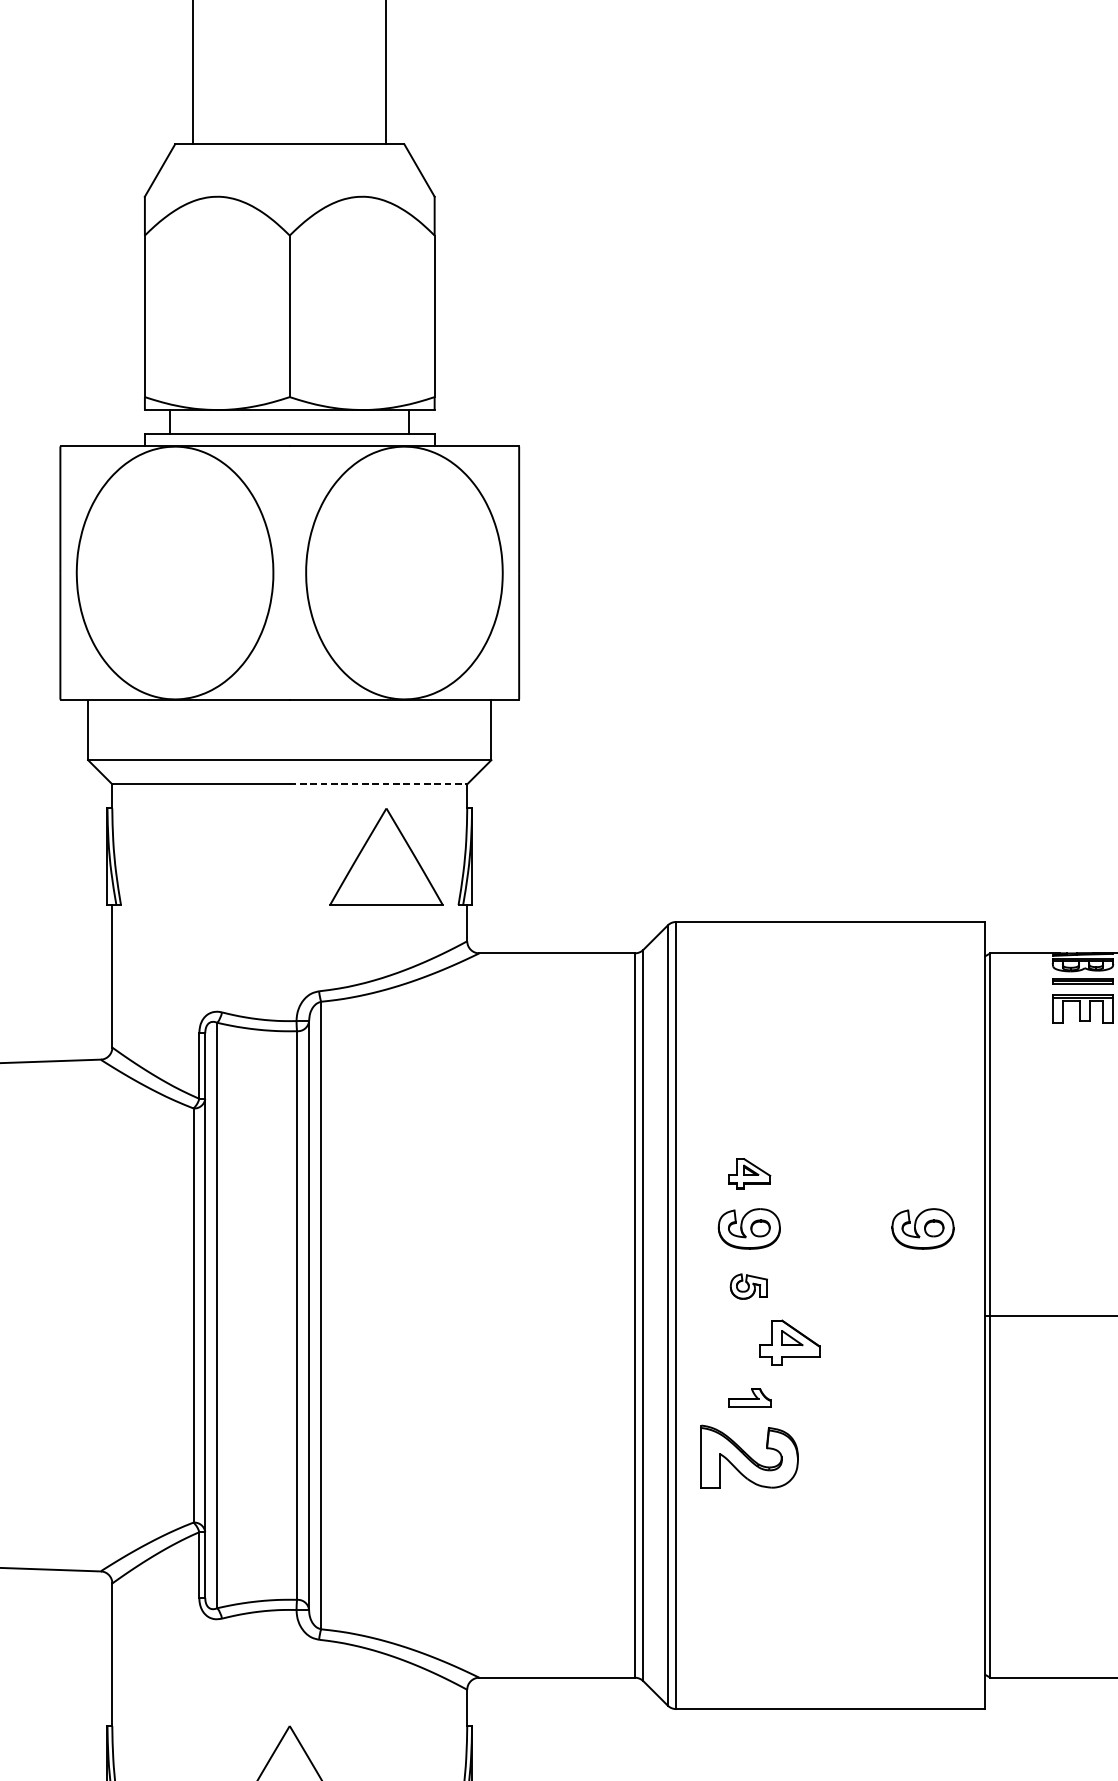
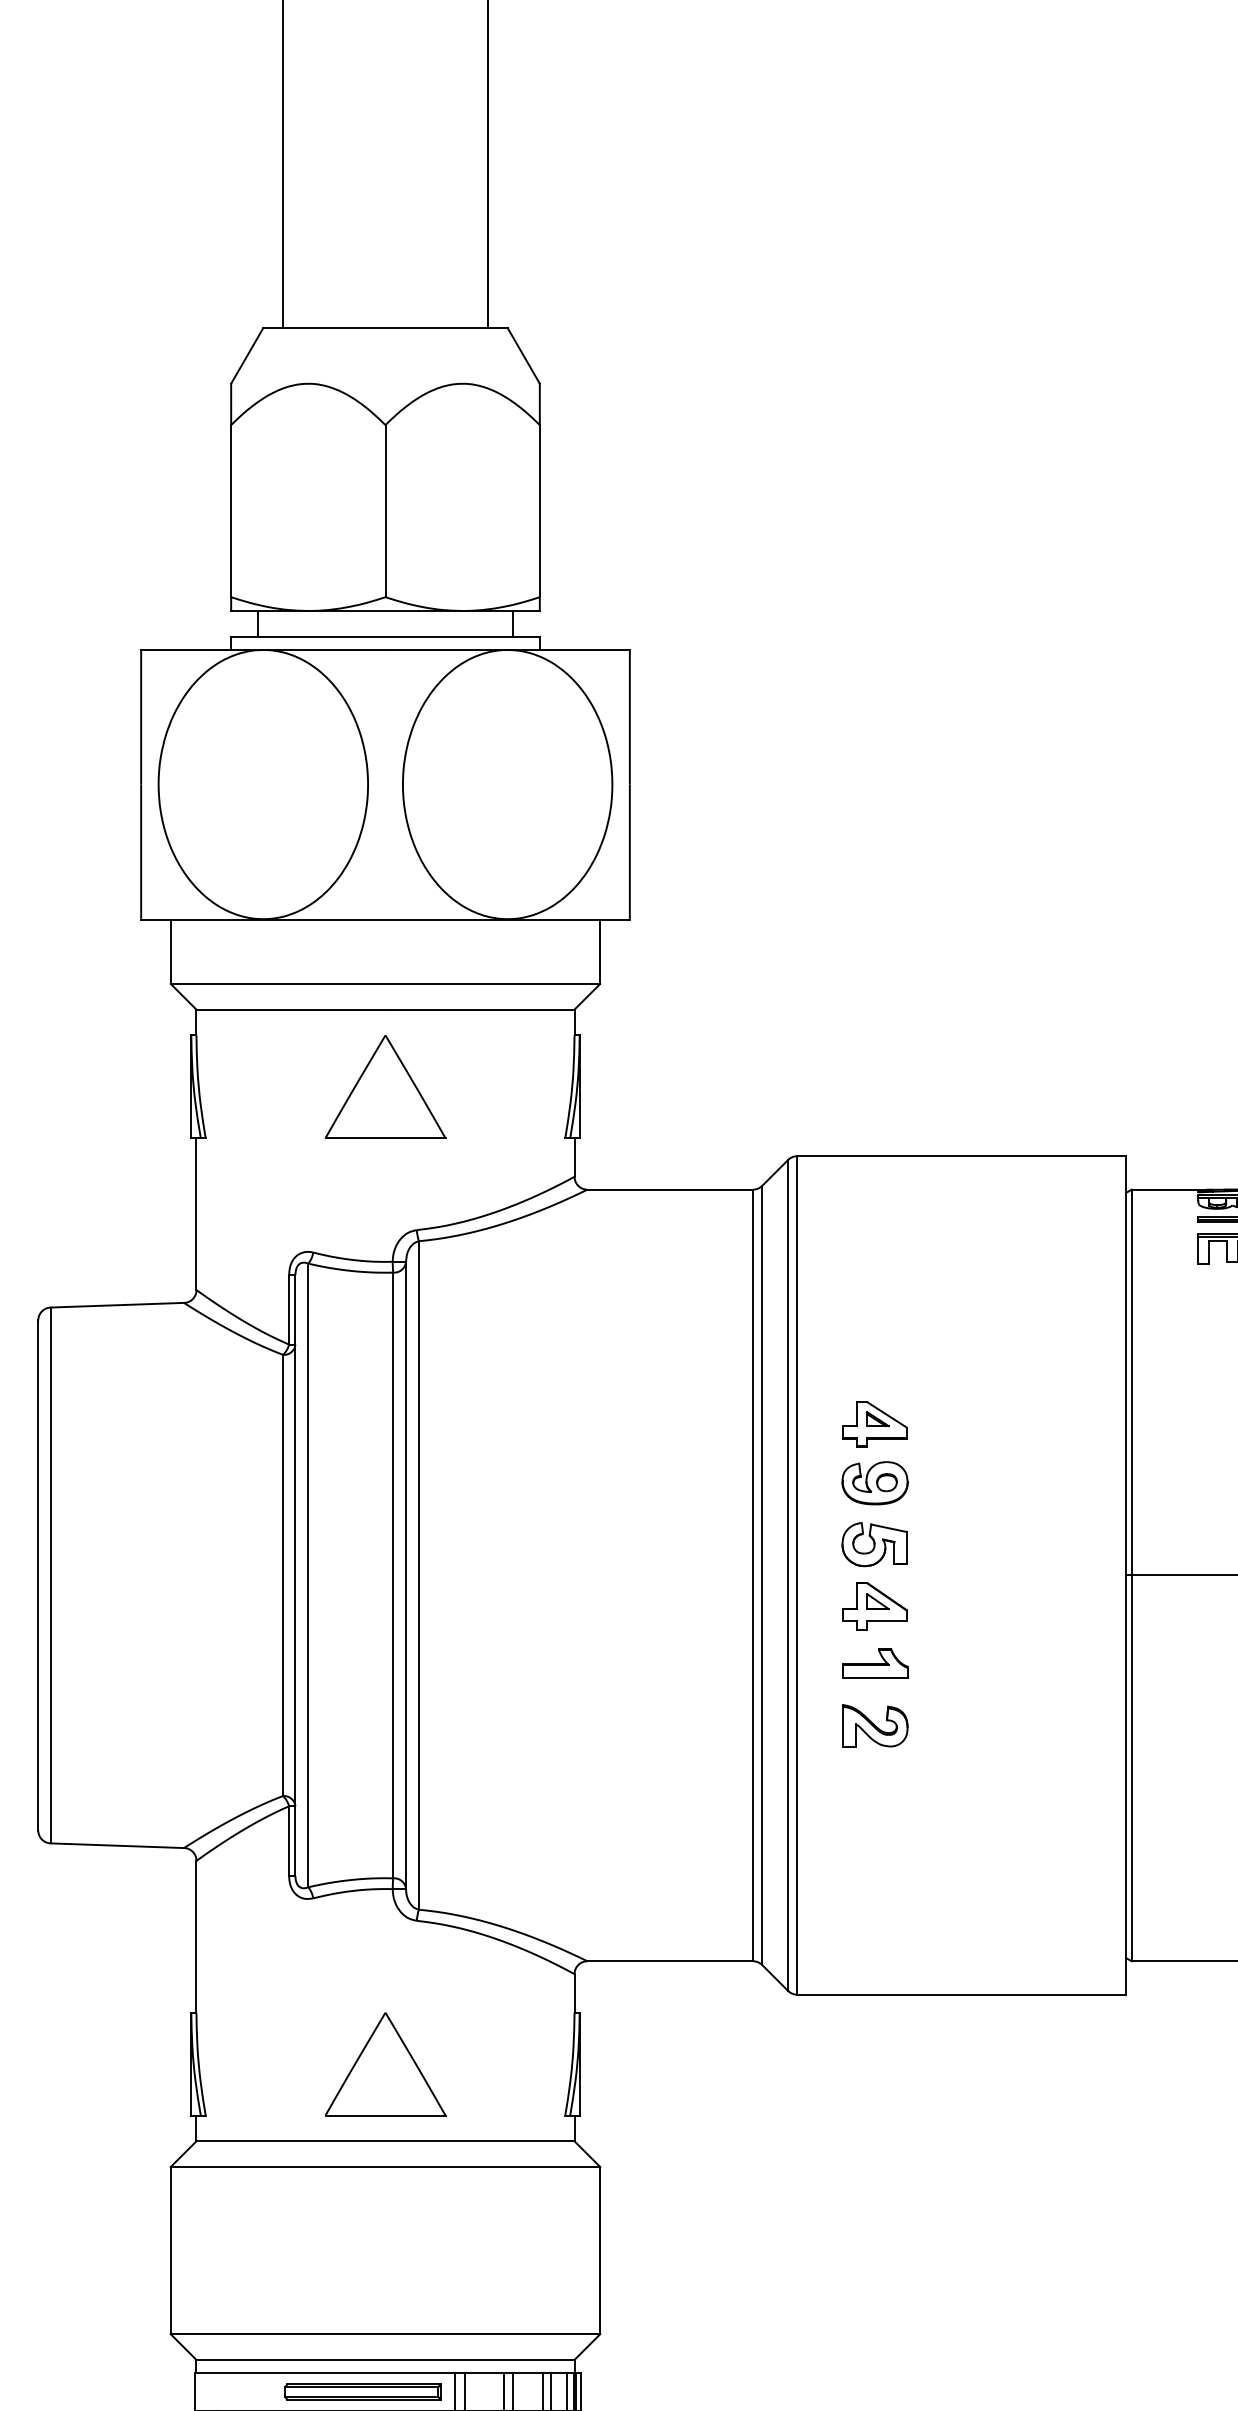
line: (378, 784) -> (480, 1009), dashed -> solid
part: (386, 856) -> (385, 1086), moved
part: (748, 1173) -> (874, 1424), size x1.43
part: (922, 1229) -> (1059, 1483), removed
part: (748, 1286) -> (874, 1544), size x1.67
part: (789, 1342) -> (874, 1606), moved
part: (749, 1398) -> (875, 1663), size x1.43
part: (749, 1456) -> (875, 1725), size x0.62

